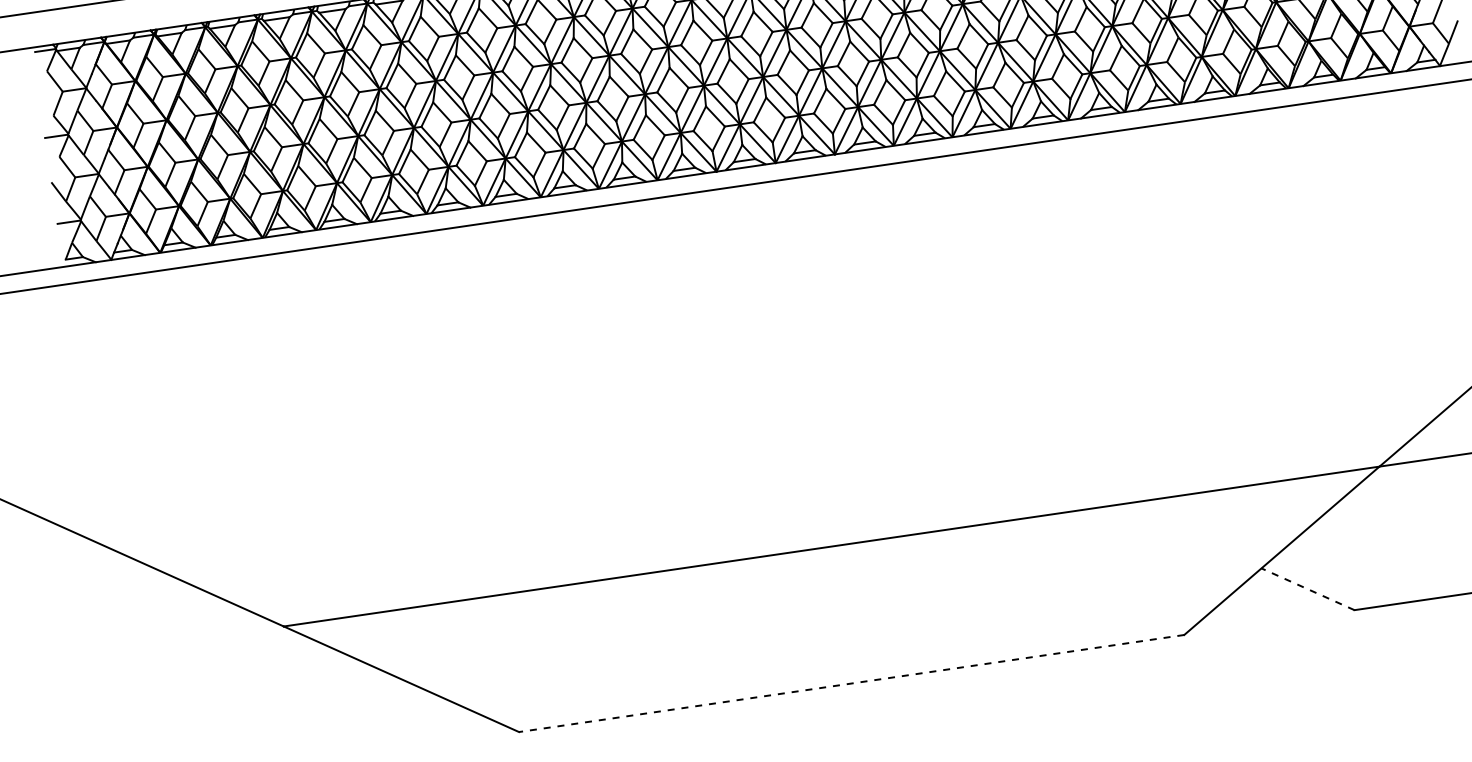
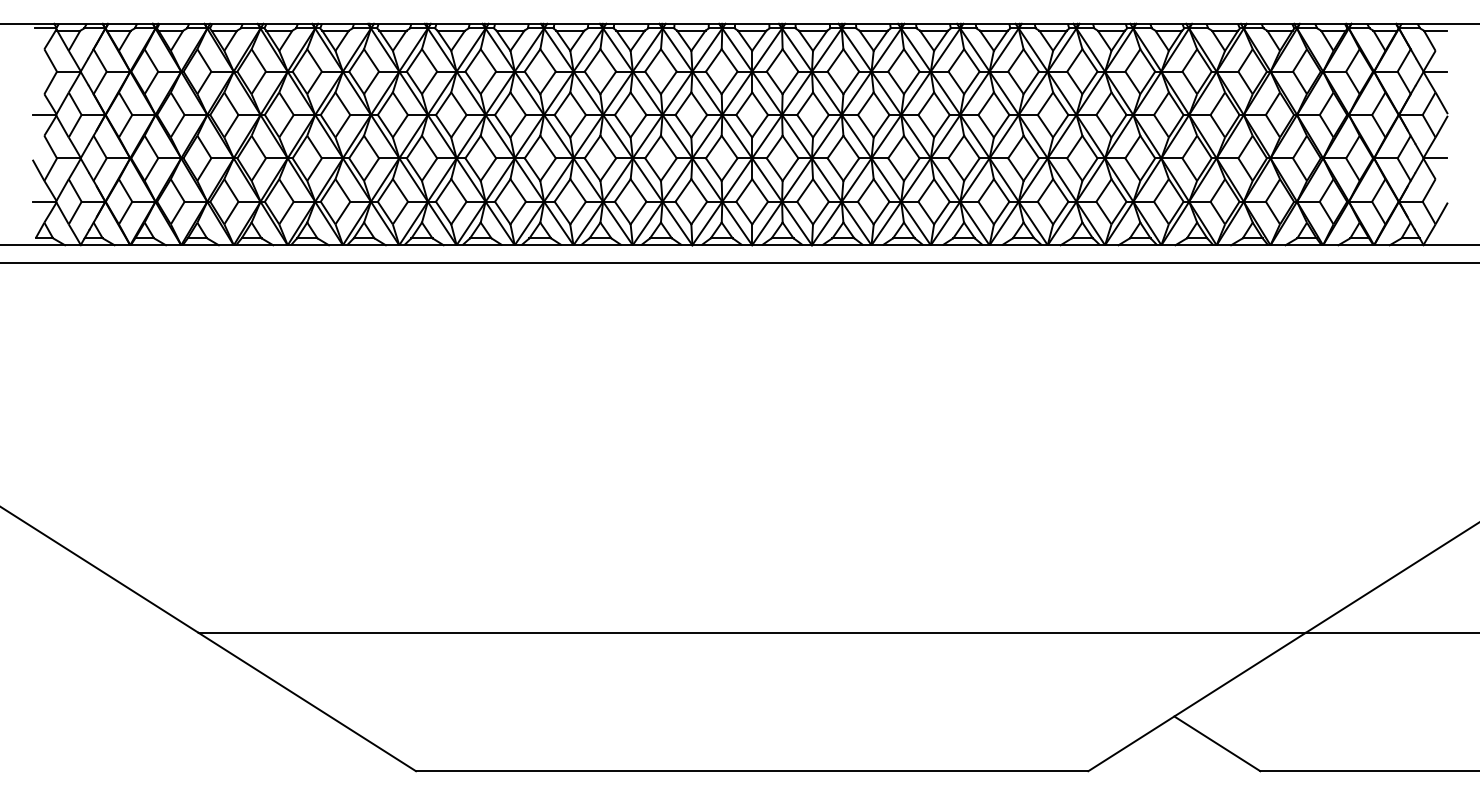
line: (1308, 588) -> (1217, 743), dashed -> solid
line: (851, 683) -> (751, 771), dashed -> solid

